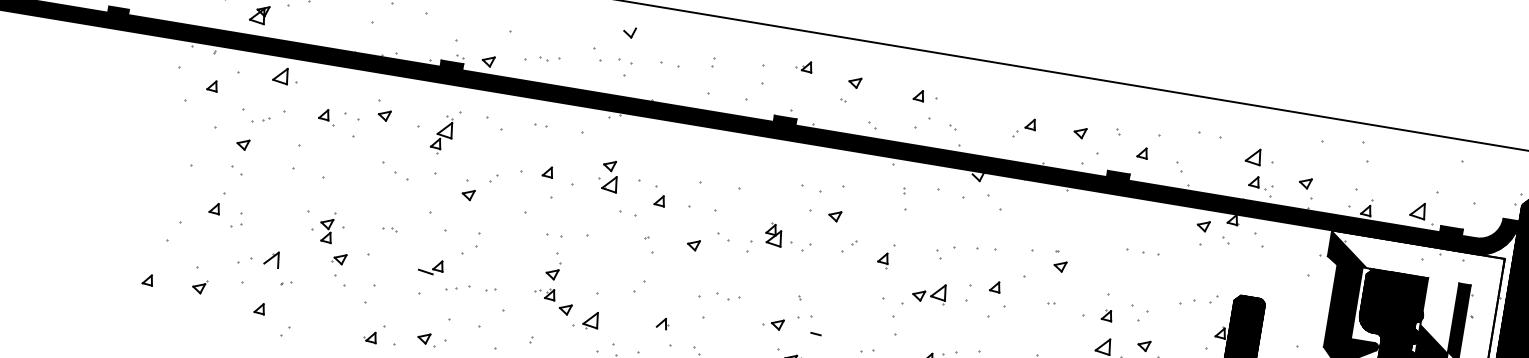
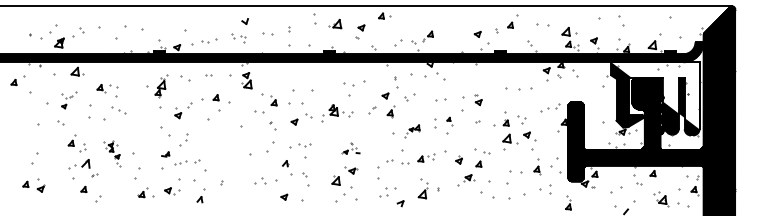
part: (541, 59) -> (203, 42), size x1.4
part: (611, 61) -> (238, 37), size x0.7
part: (803, 65) -> (334, 23), size x1.6
part: (761, 74) -> (314, 18), moved
part: (211, 85) -> (13, 82), moved
part: (925, 95) -> (384, 15), moved
part: (384, 110) -> (129, 80), removed
part: (1024, 127) -> (427, 36), moved
part: (260, 129) -> (69, 100), size x0.7
part: (1147, 146) -> (512, 21), moved
part: (394, 172) -> (118, 110), moved
part: (608, 175) -> (246, 80), moved
part: (225, 210) -> (76, 143), moved
part: (835, 215) -> (385, 95), moved
part: (390, 229) -> (142, 139), removed
part: (327, 247) -> (112, 153), size x0.7
part: (1142, 251) -> (518, 88), size x1.6
part: (945, 253) -> (409, 97), moved
part: (430, 266) -> (165, 154), size x0.6
part: (557, 277) -> (229, 149), removed
part: (199, 280) -> (40, 185), moved
part: (640, 287) -> (271, 147), size x1.6
part: (996, 294) -> (449, 121), size x0.6
part: (719, 296) -> (300, 145), moved
part: (921, 301) -> (412, 131), size x0.6
part: (794, 314) -> (350, 148), size x0.6

